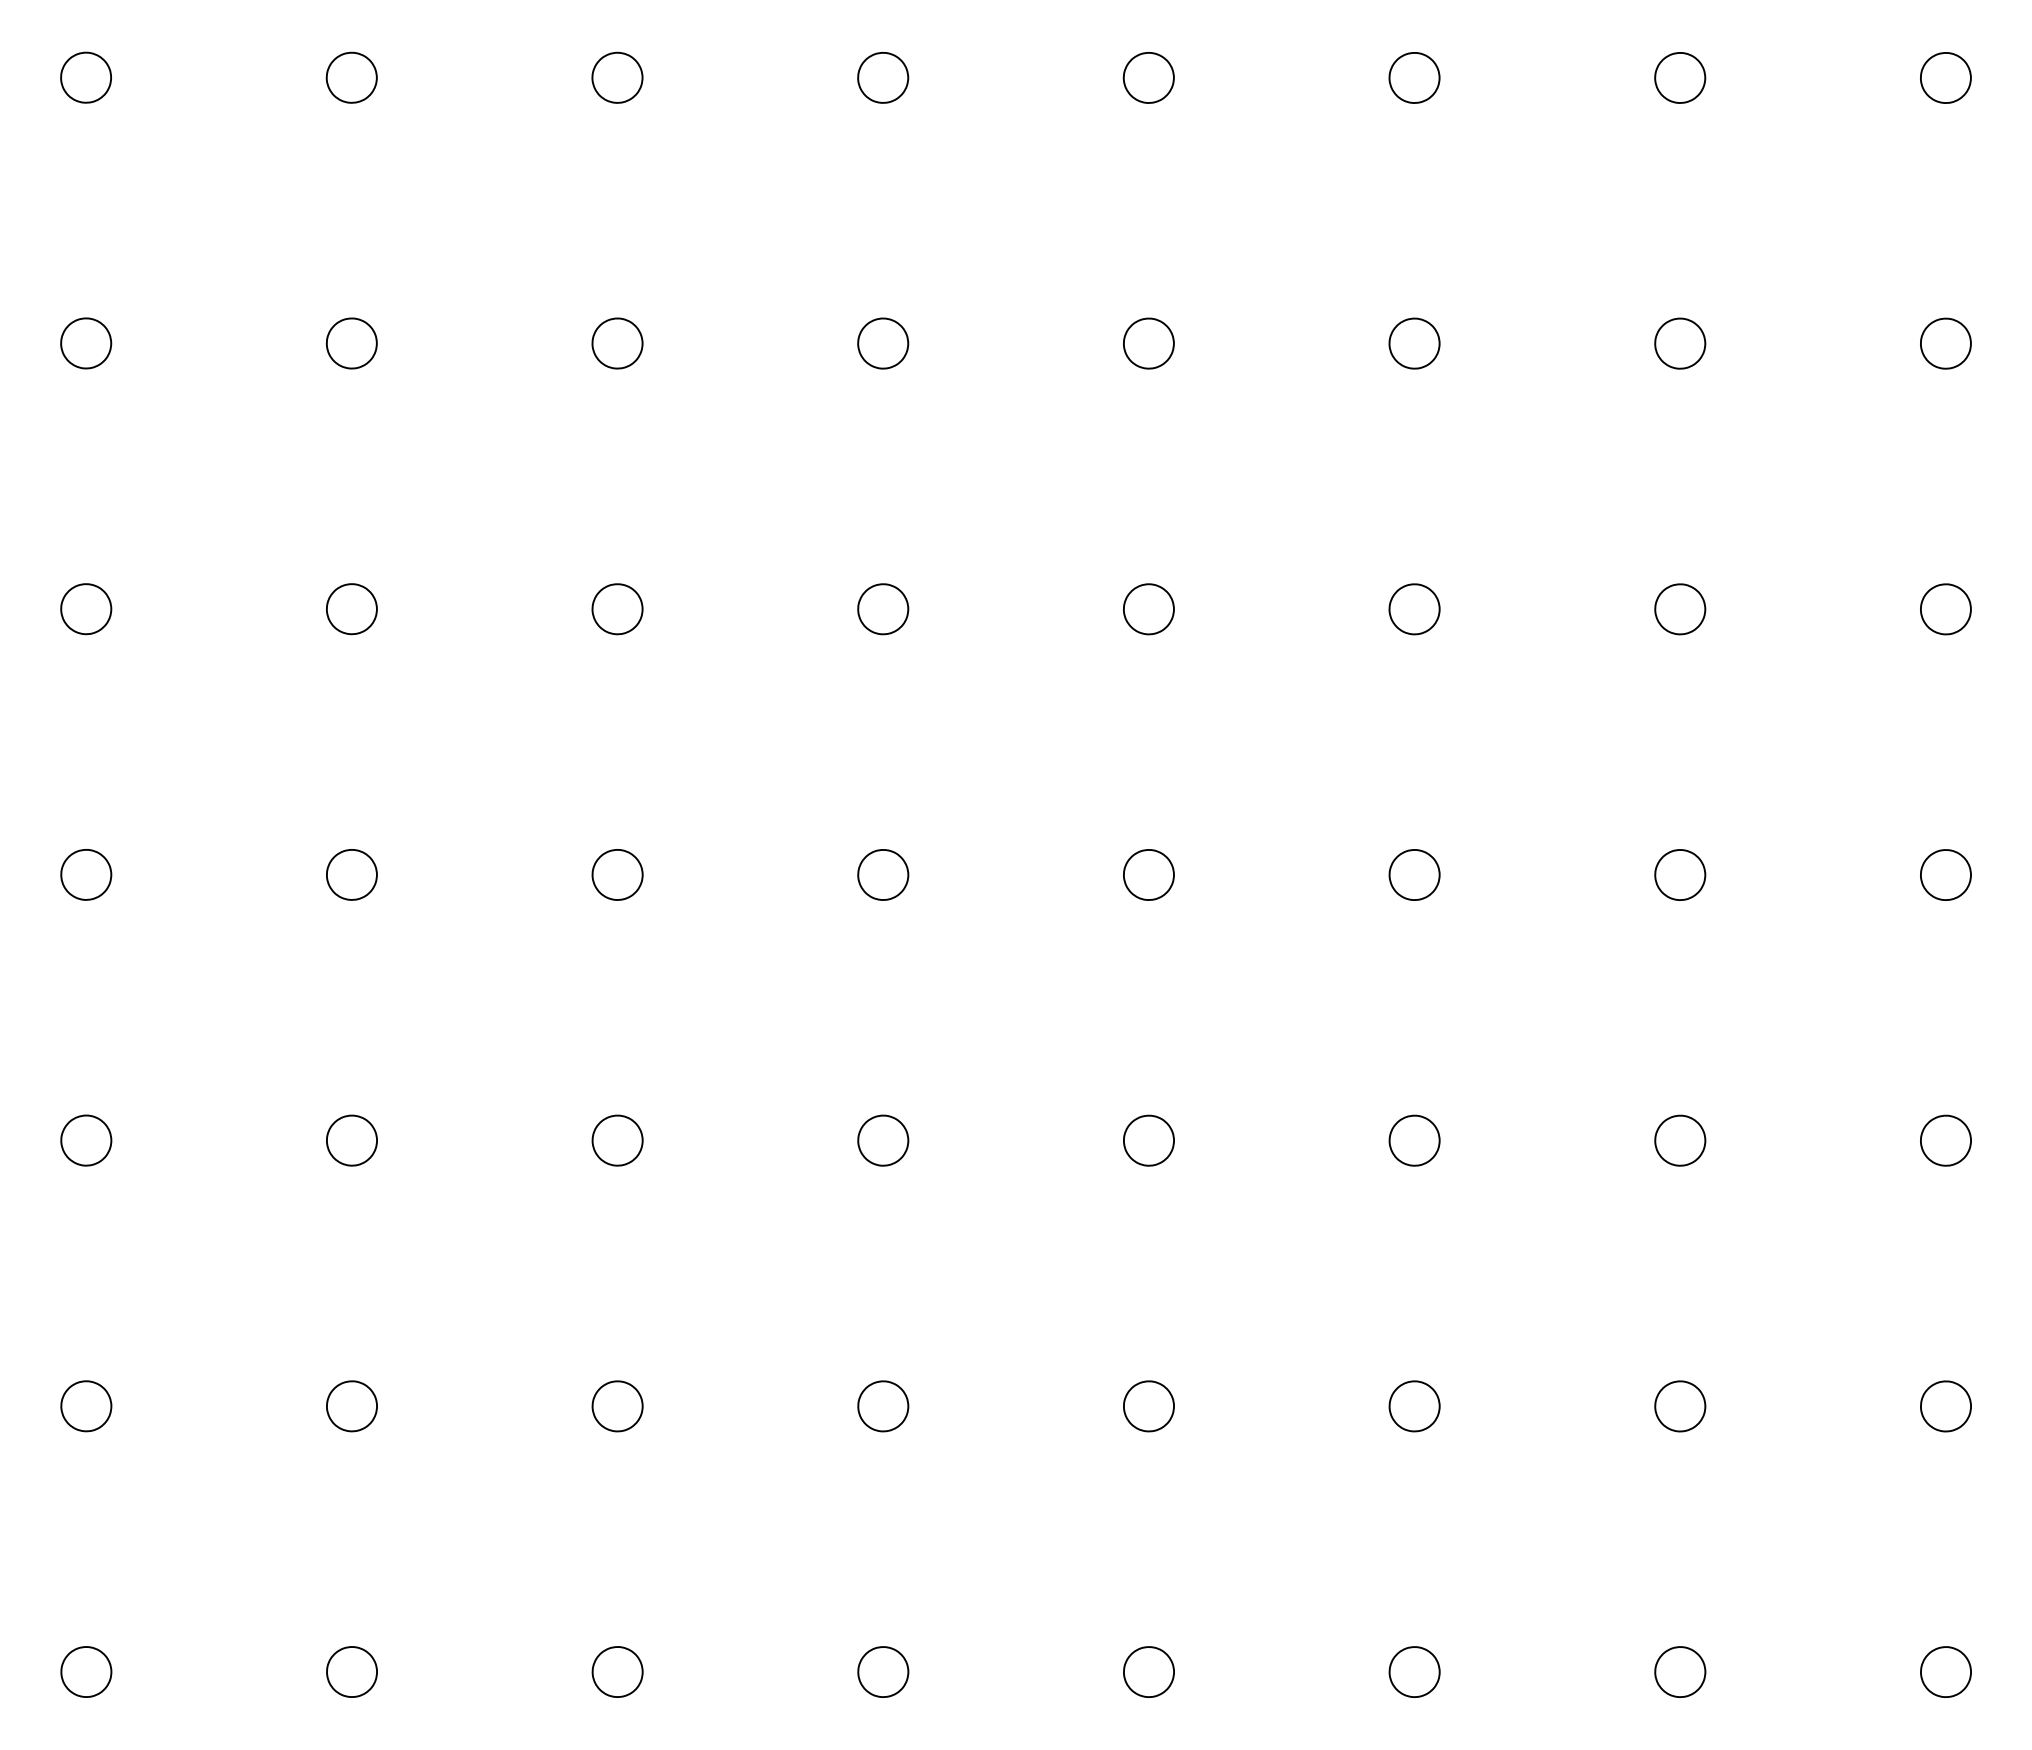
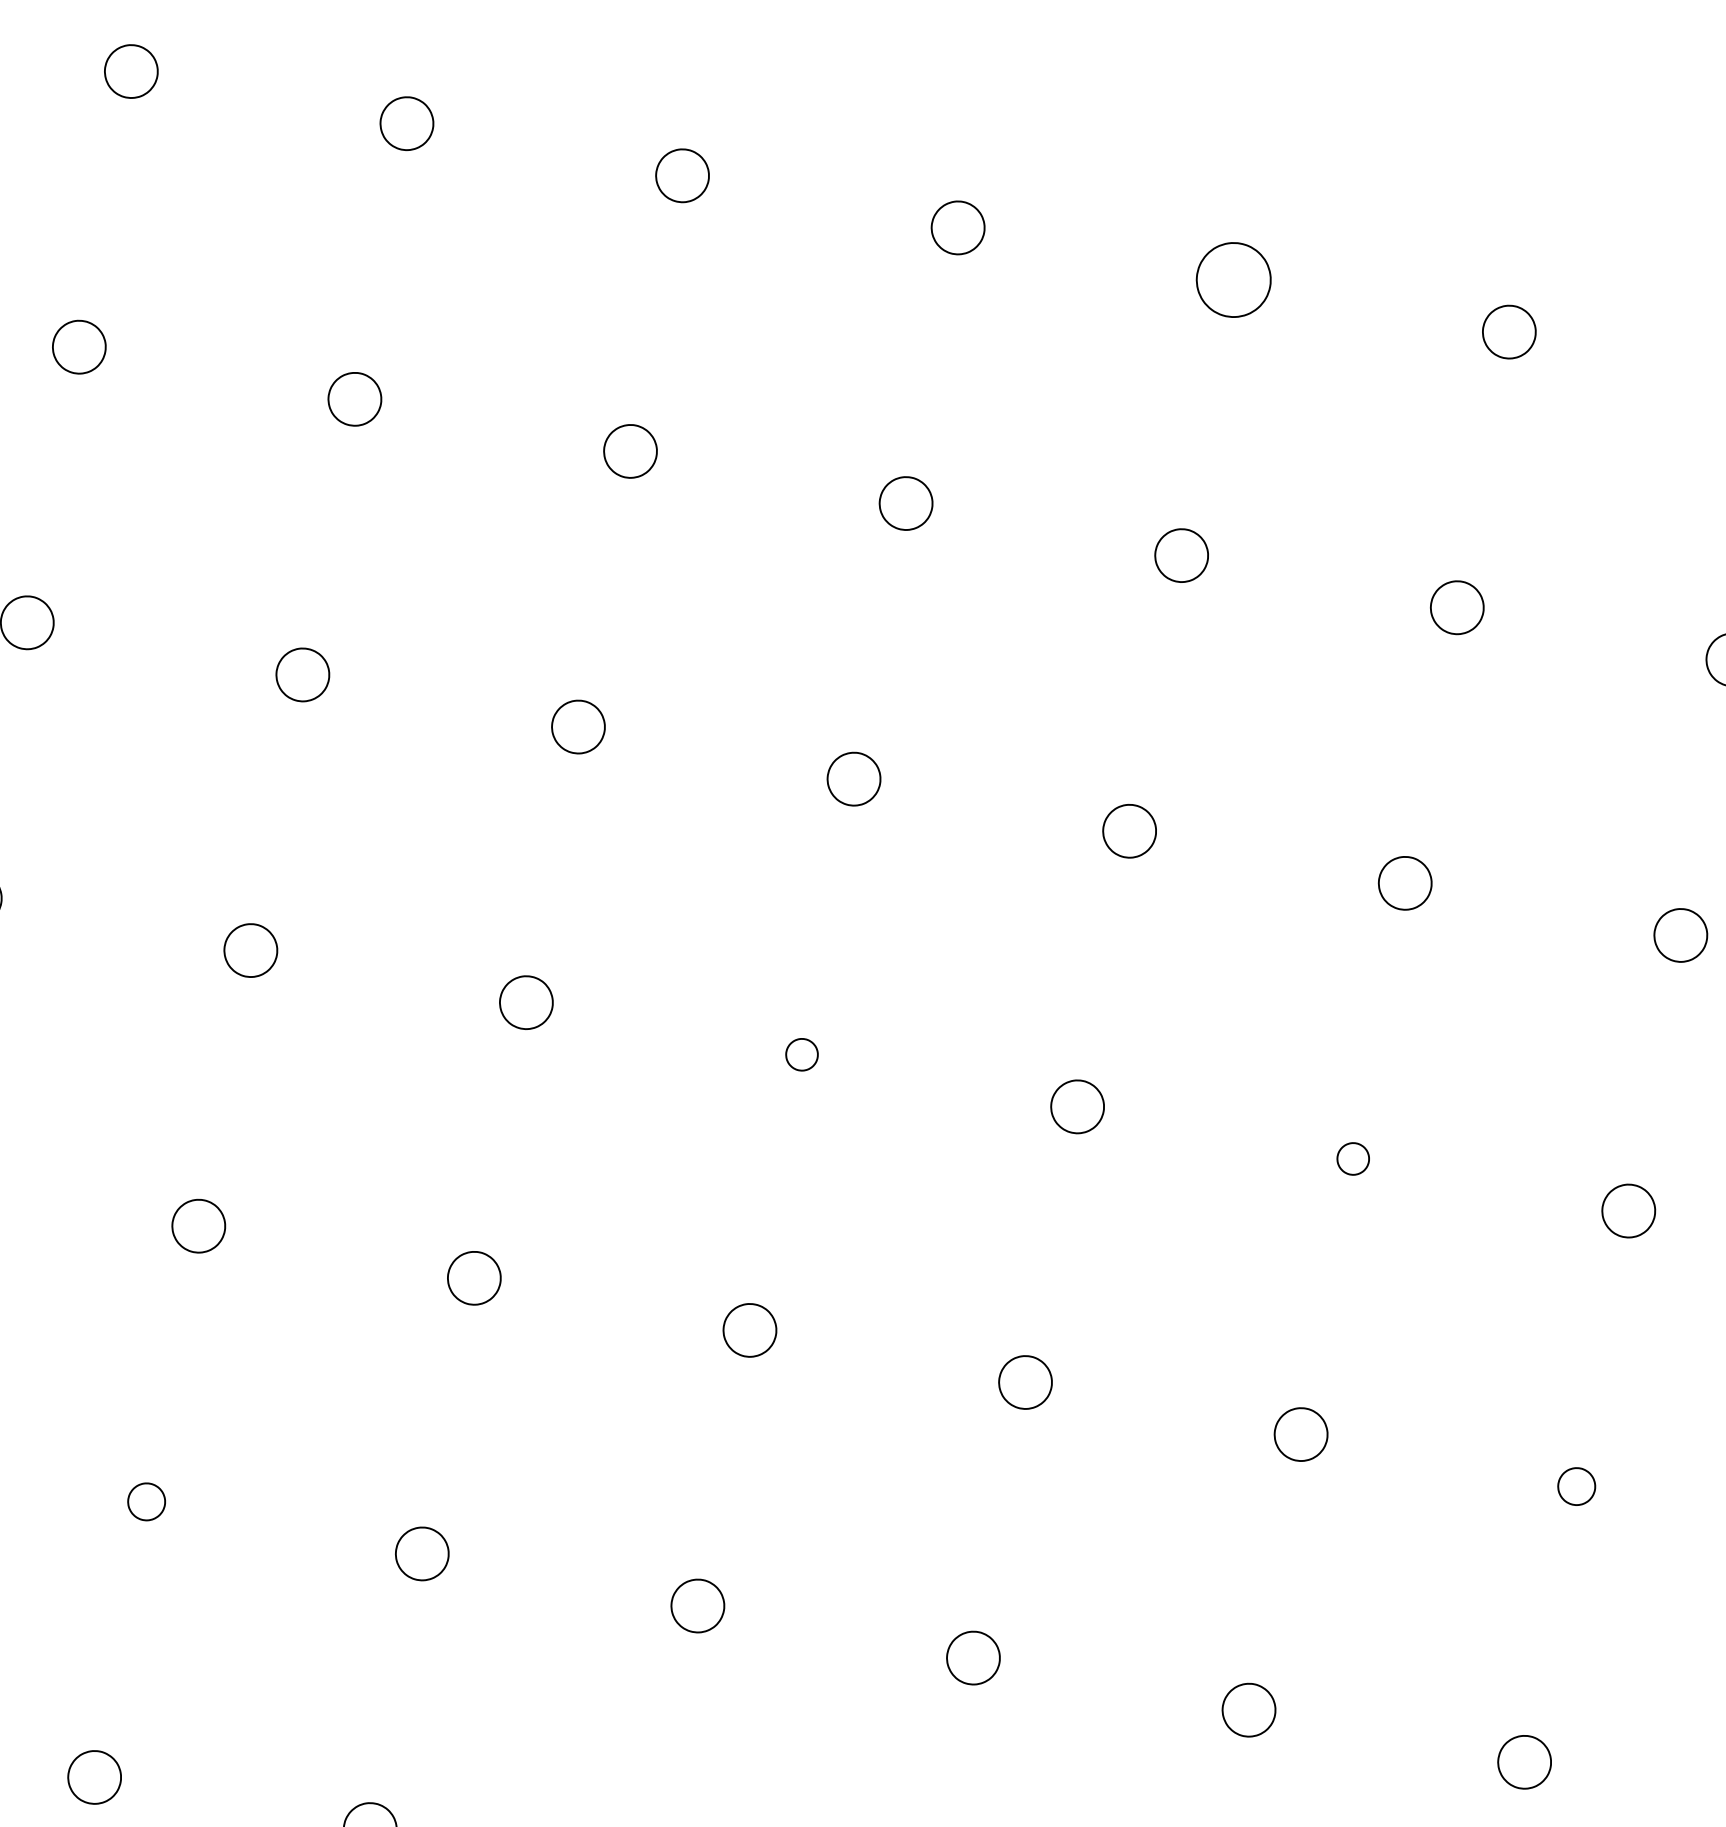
part: (1414, 77) -> (1233, 279), size x1.4
part: (1148, 874) -> (801, 1054), size x0.6
part: (1680, 874) -> (1353, 1158), size x0.6
part: (1945, 1140) -> (1576, 1486), size x0.7
part: (617, 1406) -> (146, 1501), size x0.7

